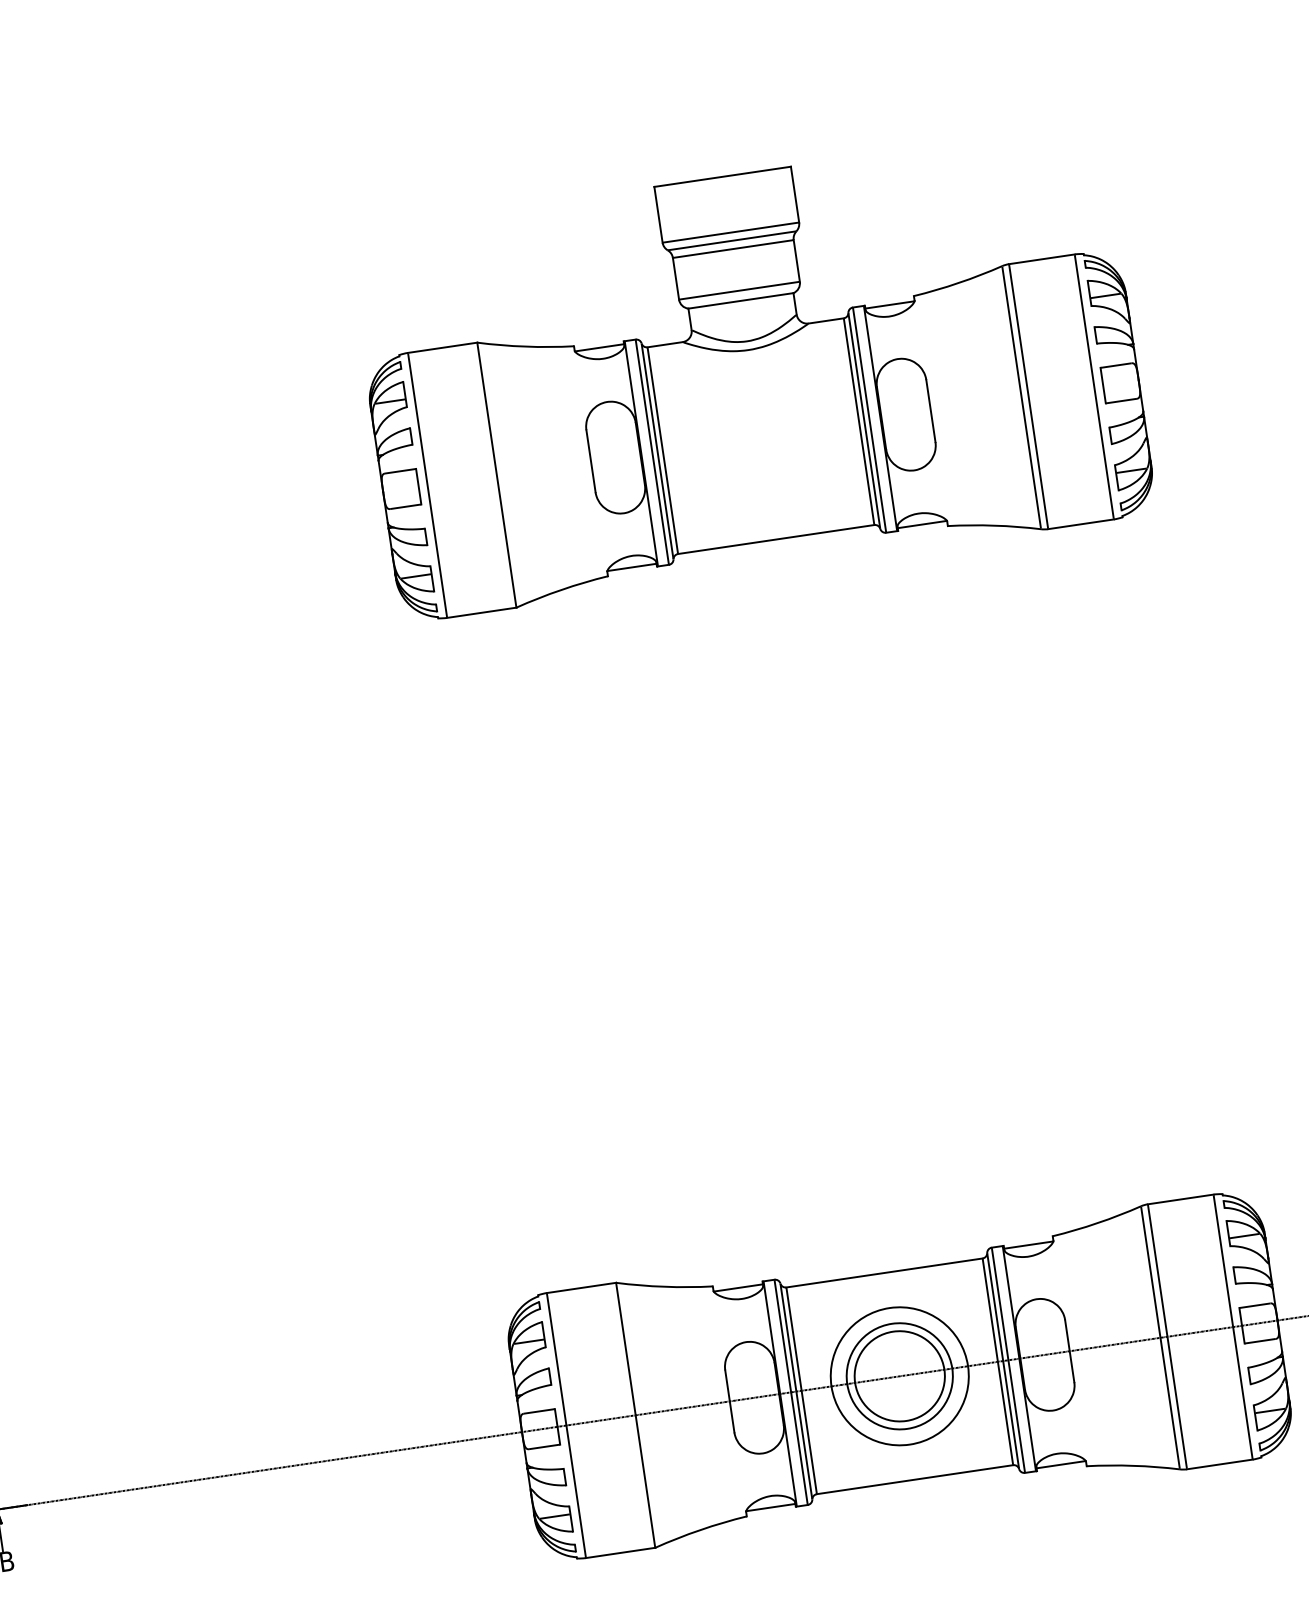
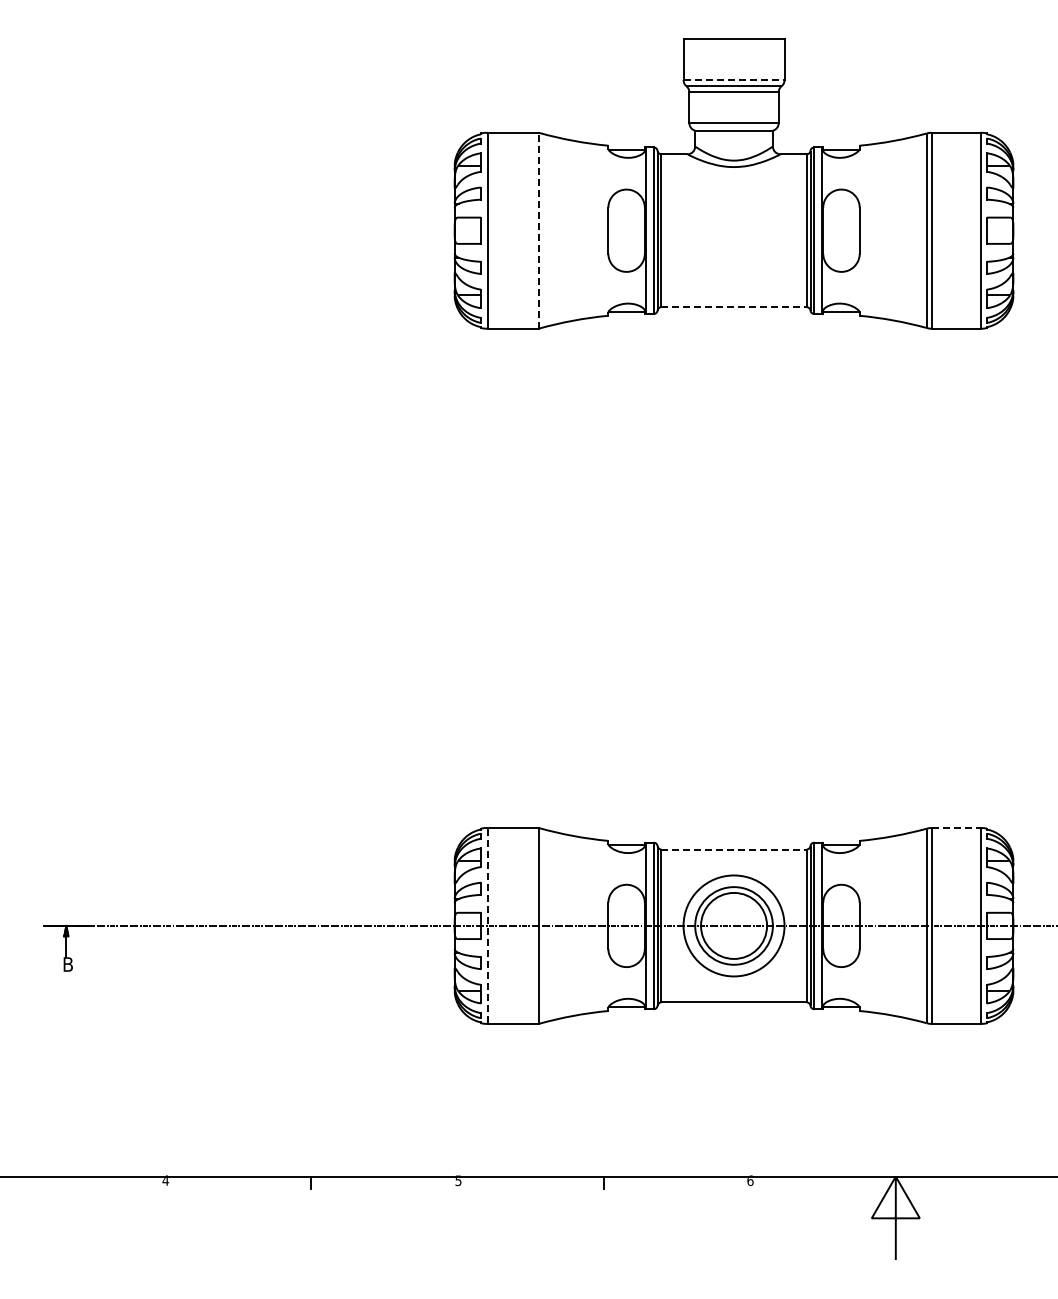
line: (731, 232) -> (734, 80), solid -> dashed
line: (496, 474) -> (538, 230), solid -> dashed
line: (776, 539) -> (734, 307), solid -> dashed
line: (1180, 1198) -> (956, 827), solid -> dashed
line: (885, 1272) -> (734, 849), solid -> dashed
line: (566, 1424) -> (487, 925), solid -> dashed

